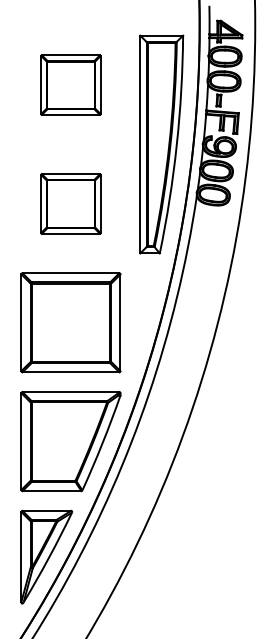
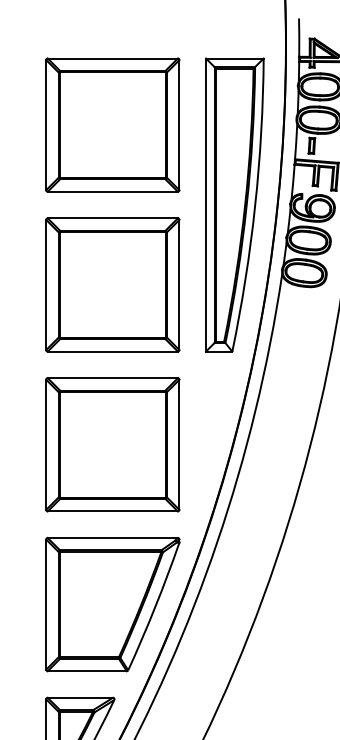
part: (70, 84) -> (112, 124), size x1.67
part: (70, 203) -> (112, 284), size x1.67

